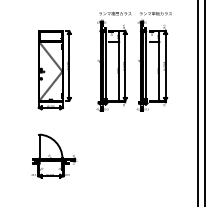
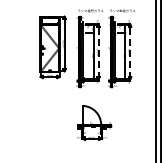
line: (125, 65) -> (98, 51), solid -> dashed
line: (165, 65) -> (130, 51), solid -> dashed
part: (53, 70) -> (52, 47), moved
part: (53, 155) -> (94, 122), moved

